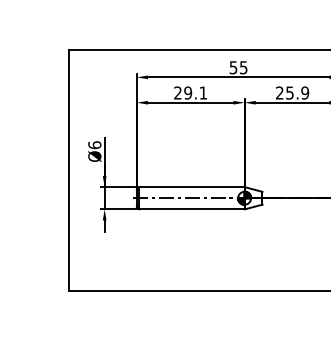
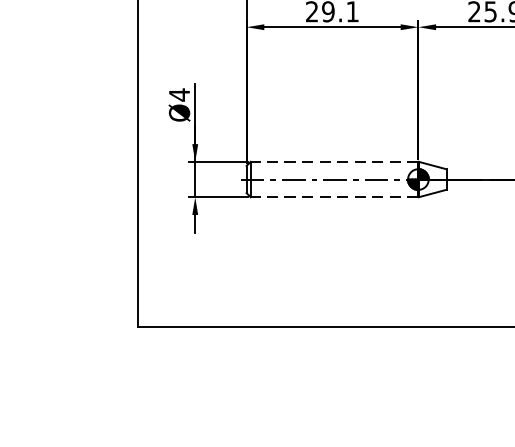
text: (94, 145) -> (179, 95), Ø6 -> Ø4
line: (192, 187) -> (335, 162), solid -> dashed
line: (192, 209) -> (335, 197), solid -> dashed

